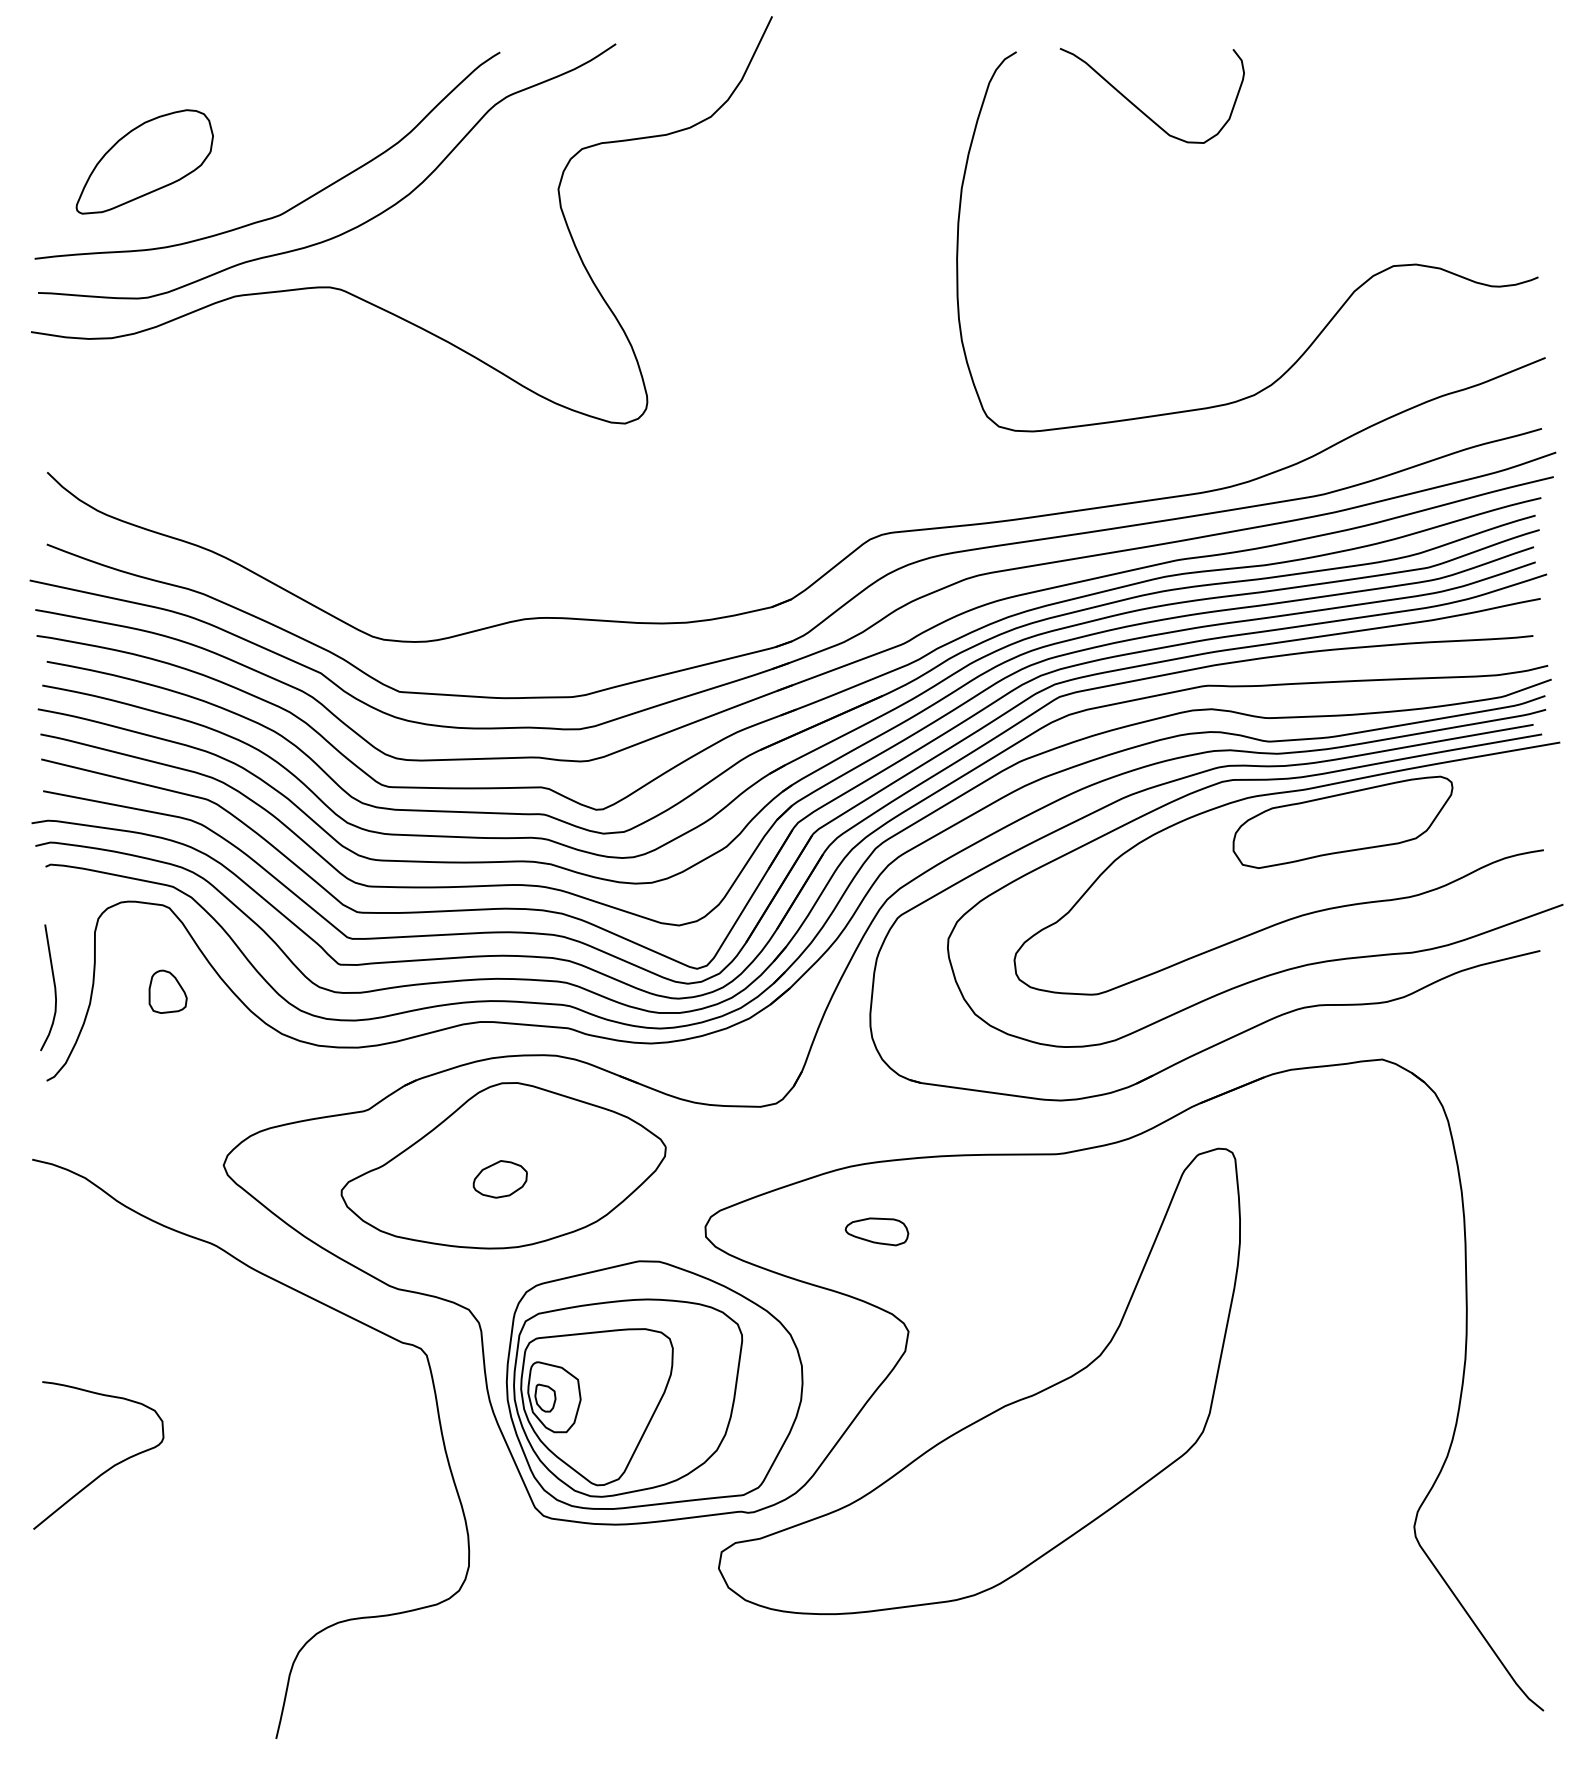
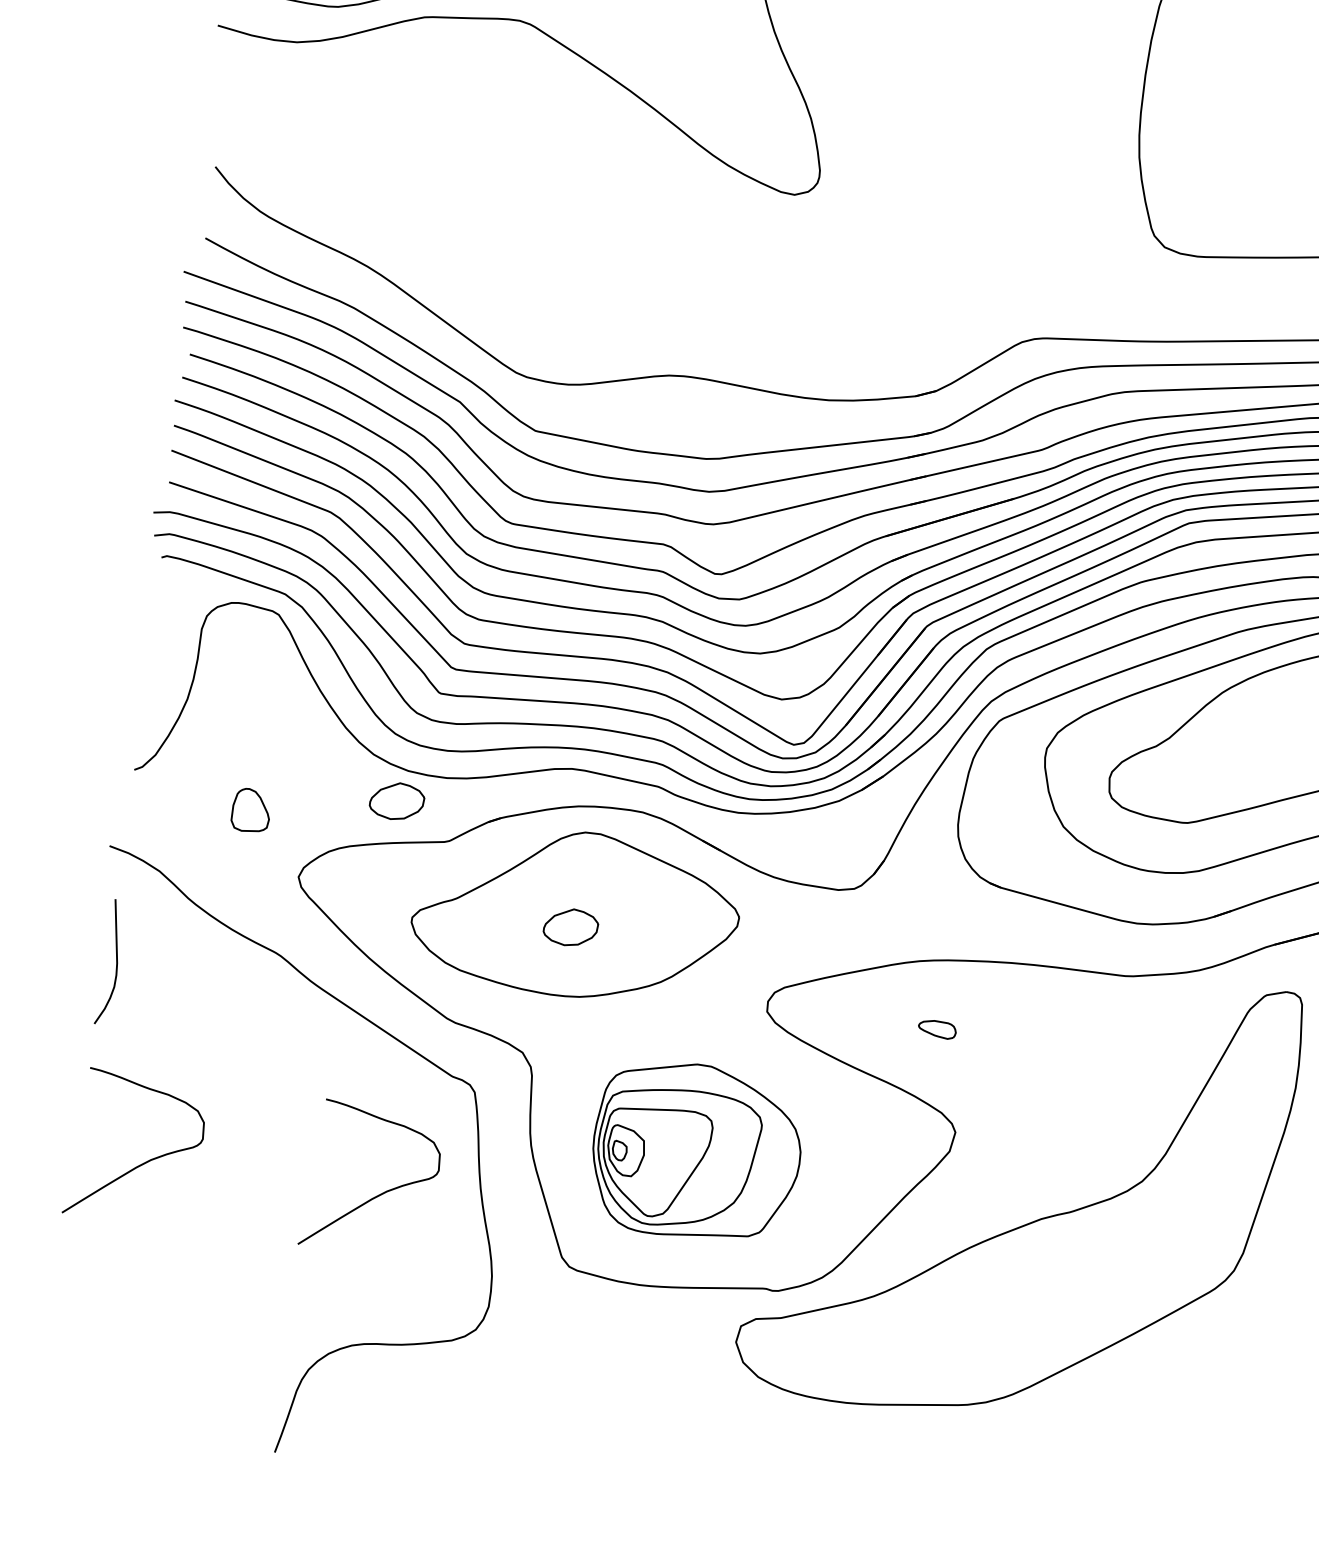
curve: (53, 984) -> (115, 959), moved
part: (167, 991) -> (250, 810), moved
part: (310, 1077) -> (396, 801), added
part: (876, 1231) -> (936, 1028), size x0.6
part: (654, 1384) -> (696, 1151), size x0.7
curve: (347, 1467) -> (381, 1192), added

